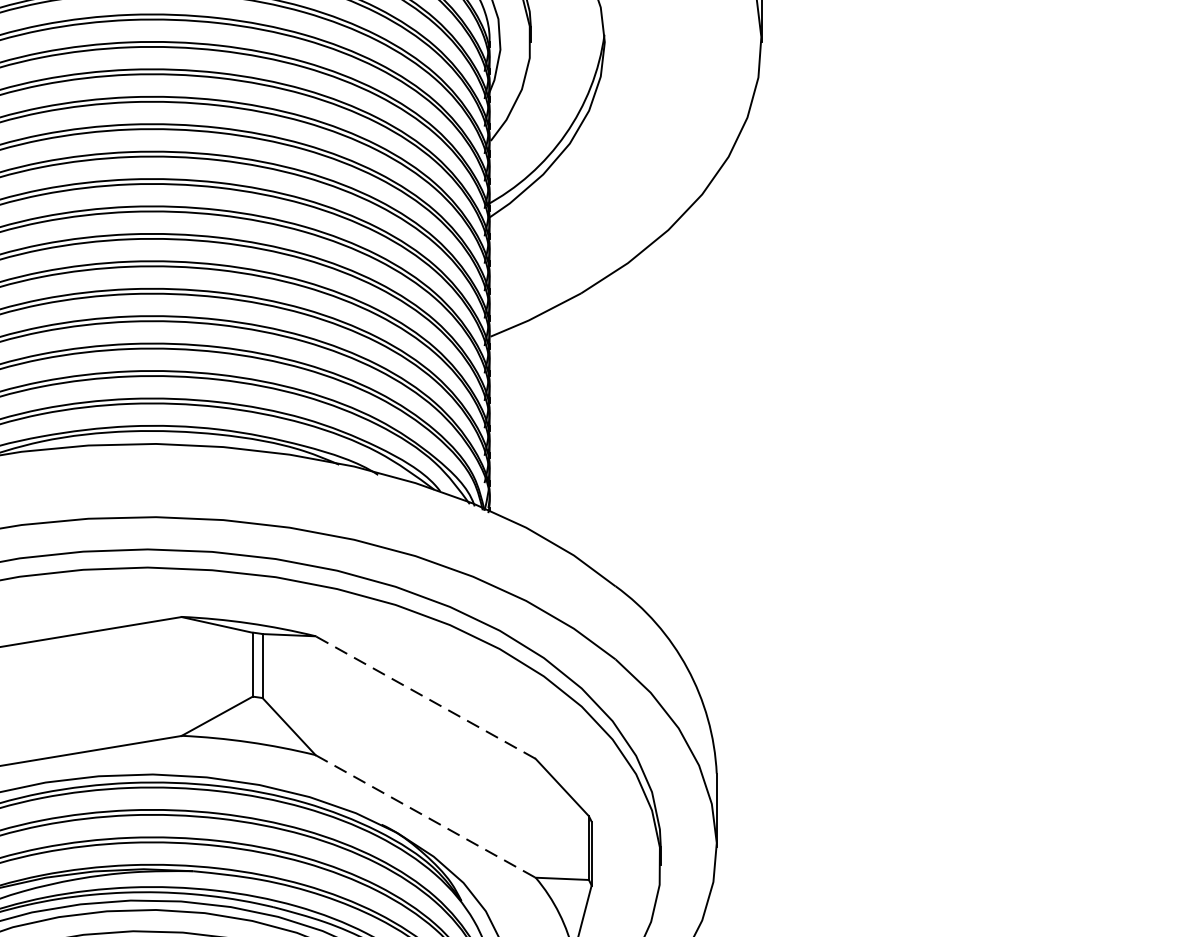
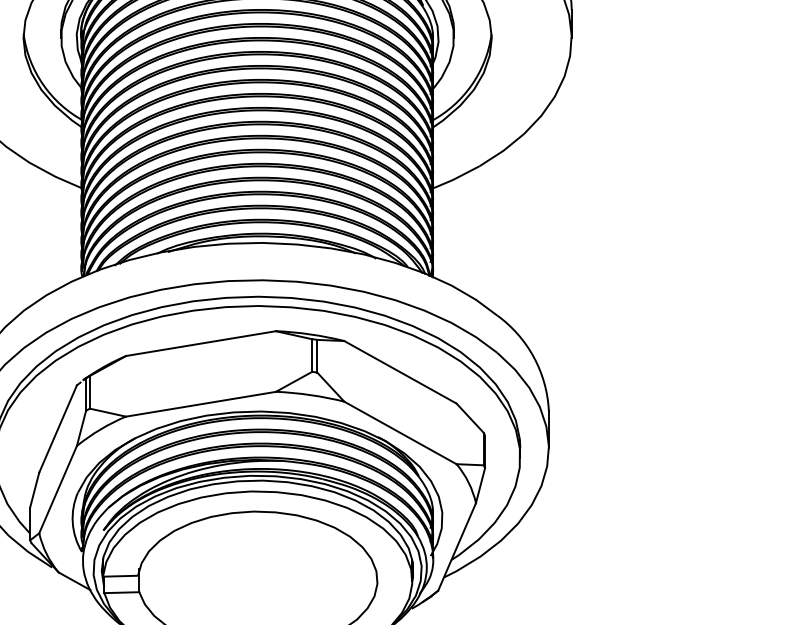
line: (423, 697) -> (399, 372), dashed -> solid
line: (425, 817) -> (400, 433), dashed -> solid

